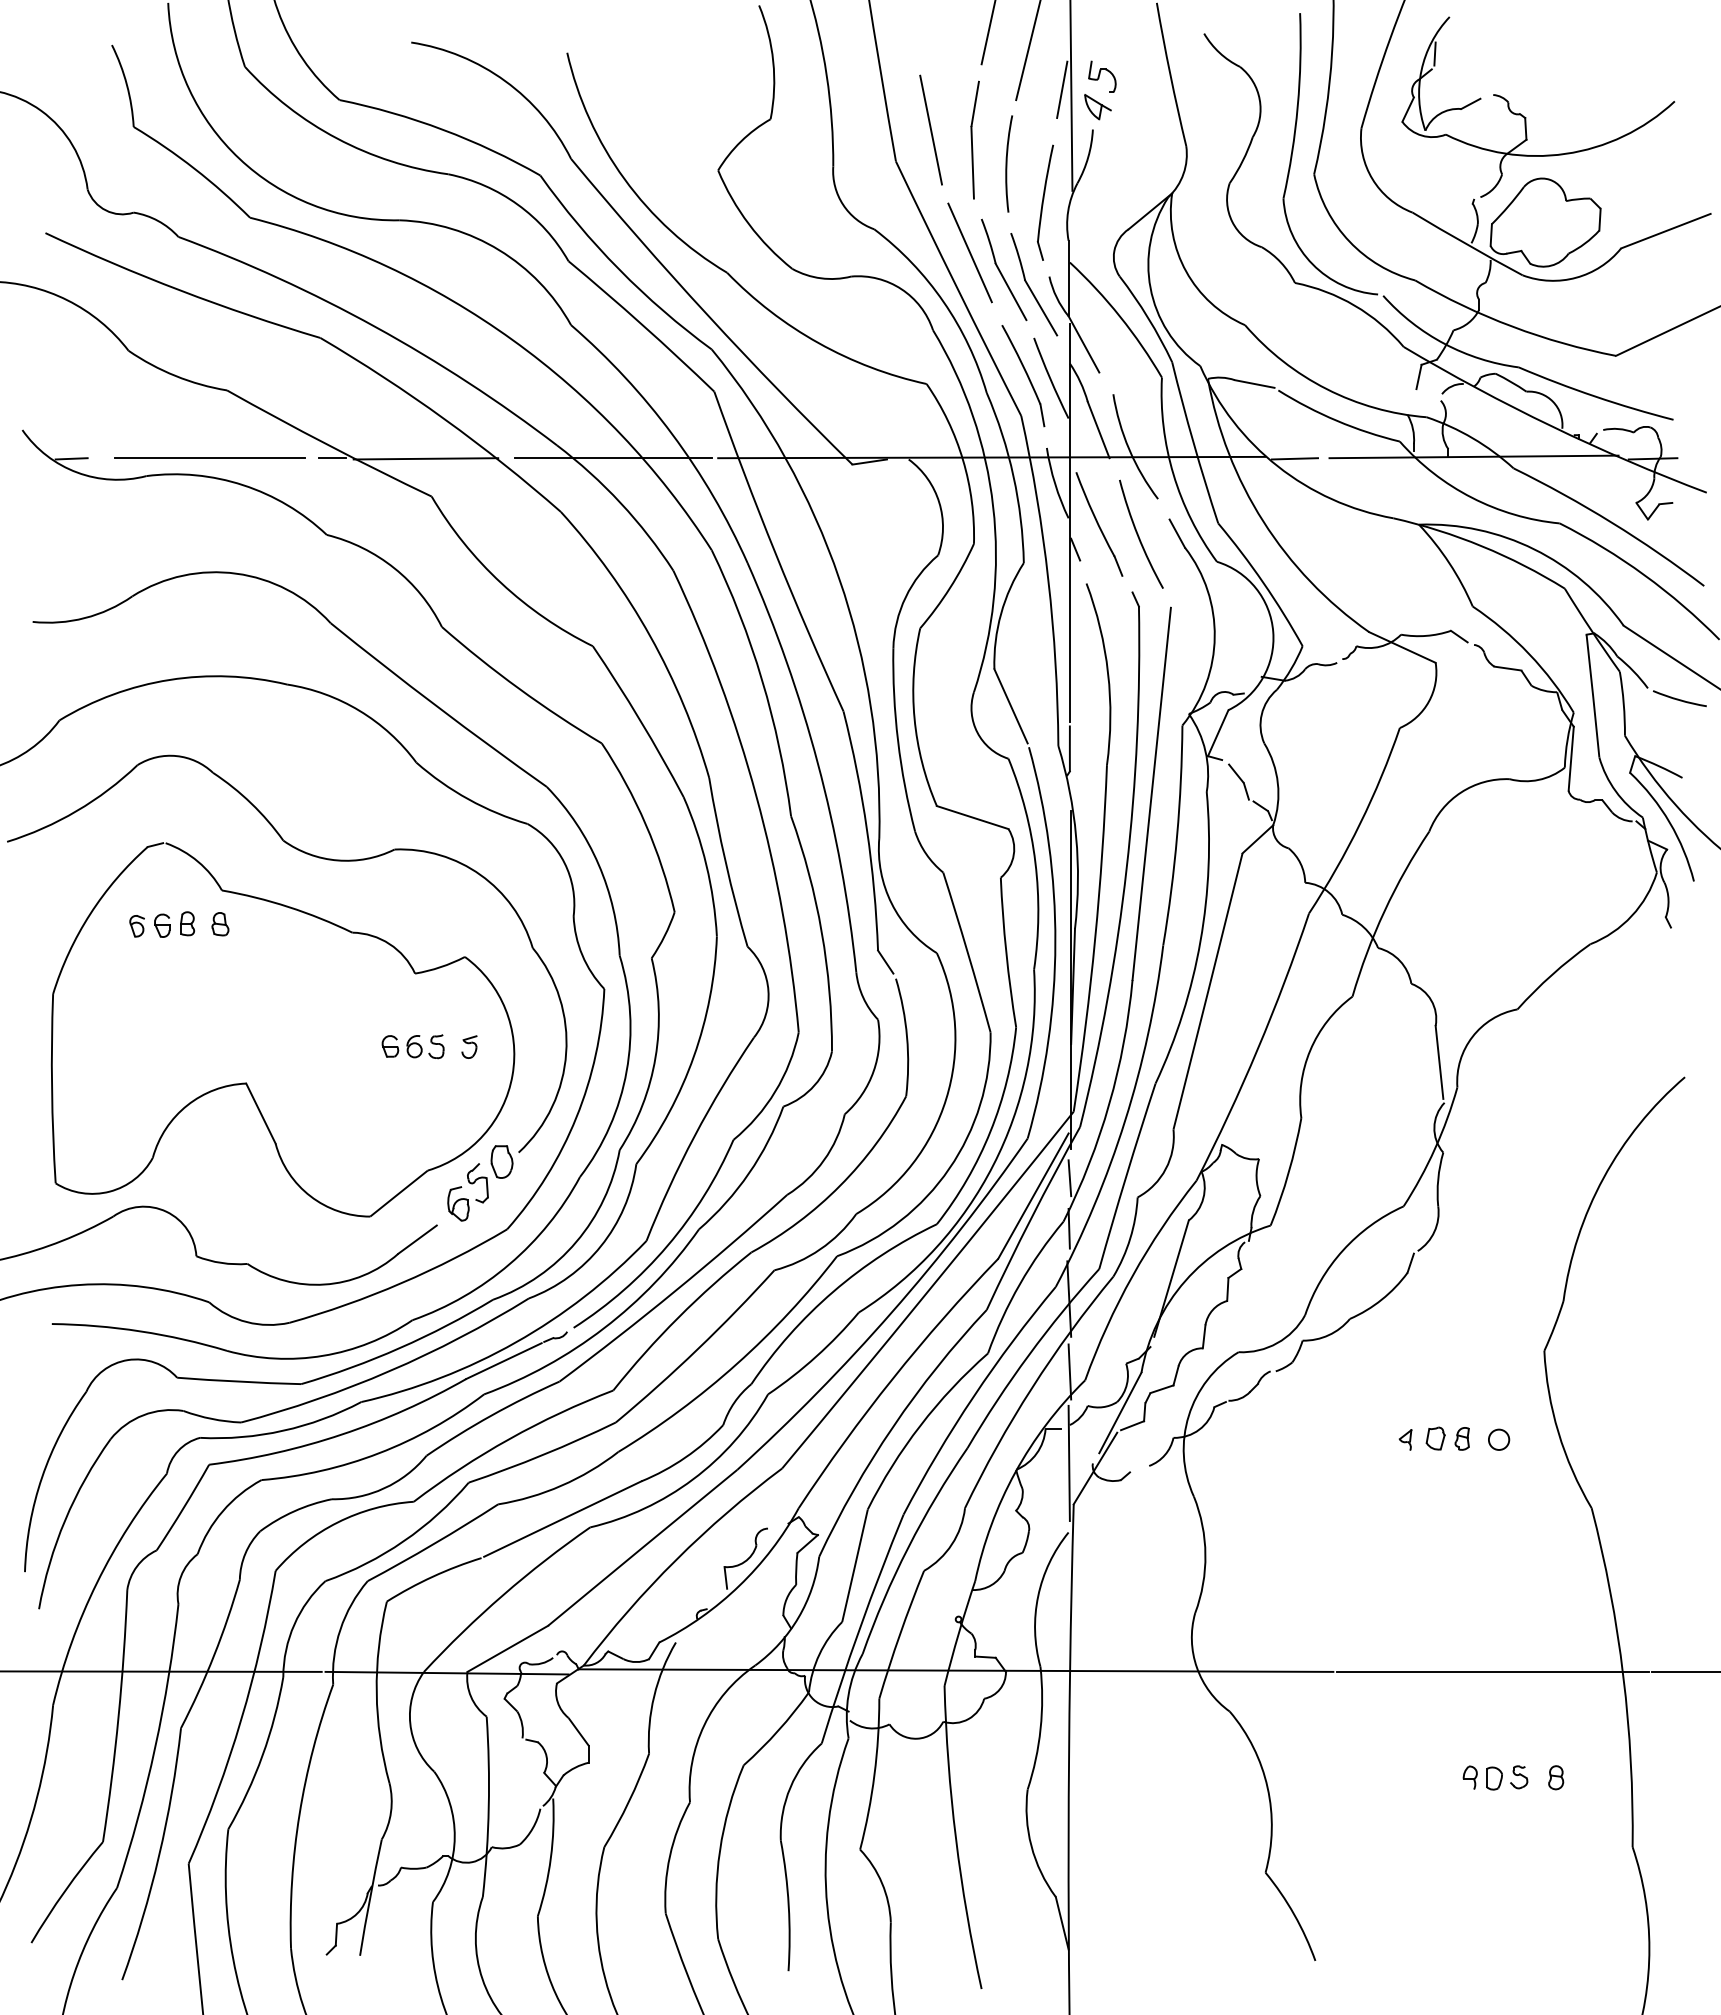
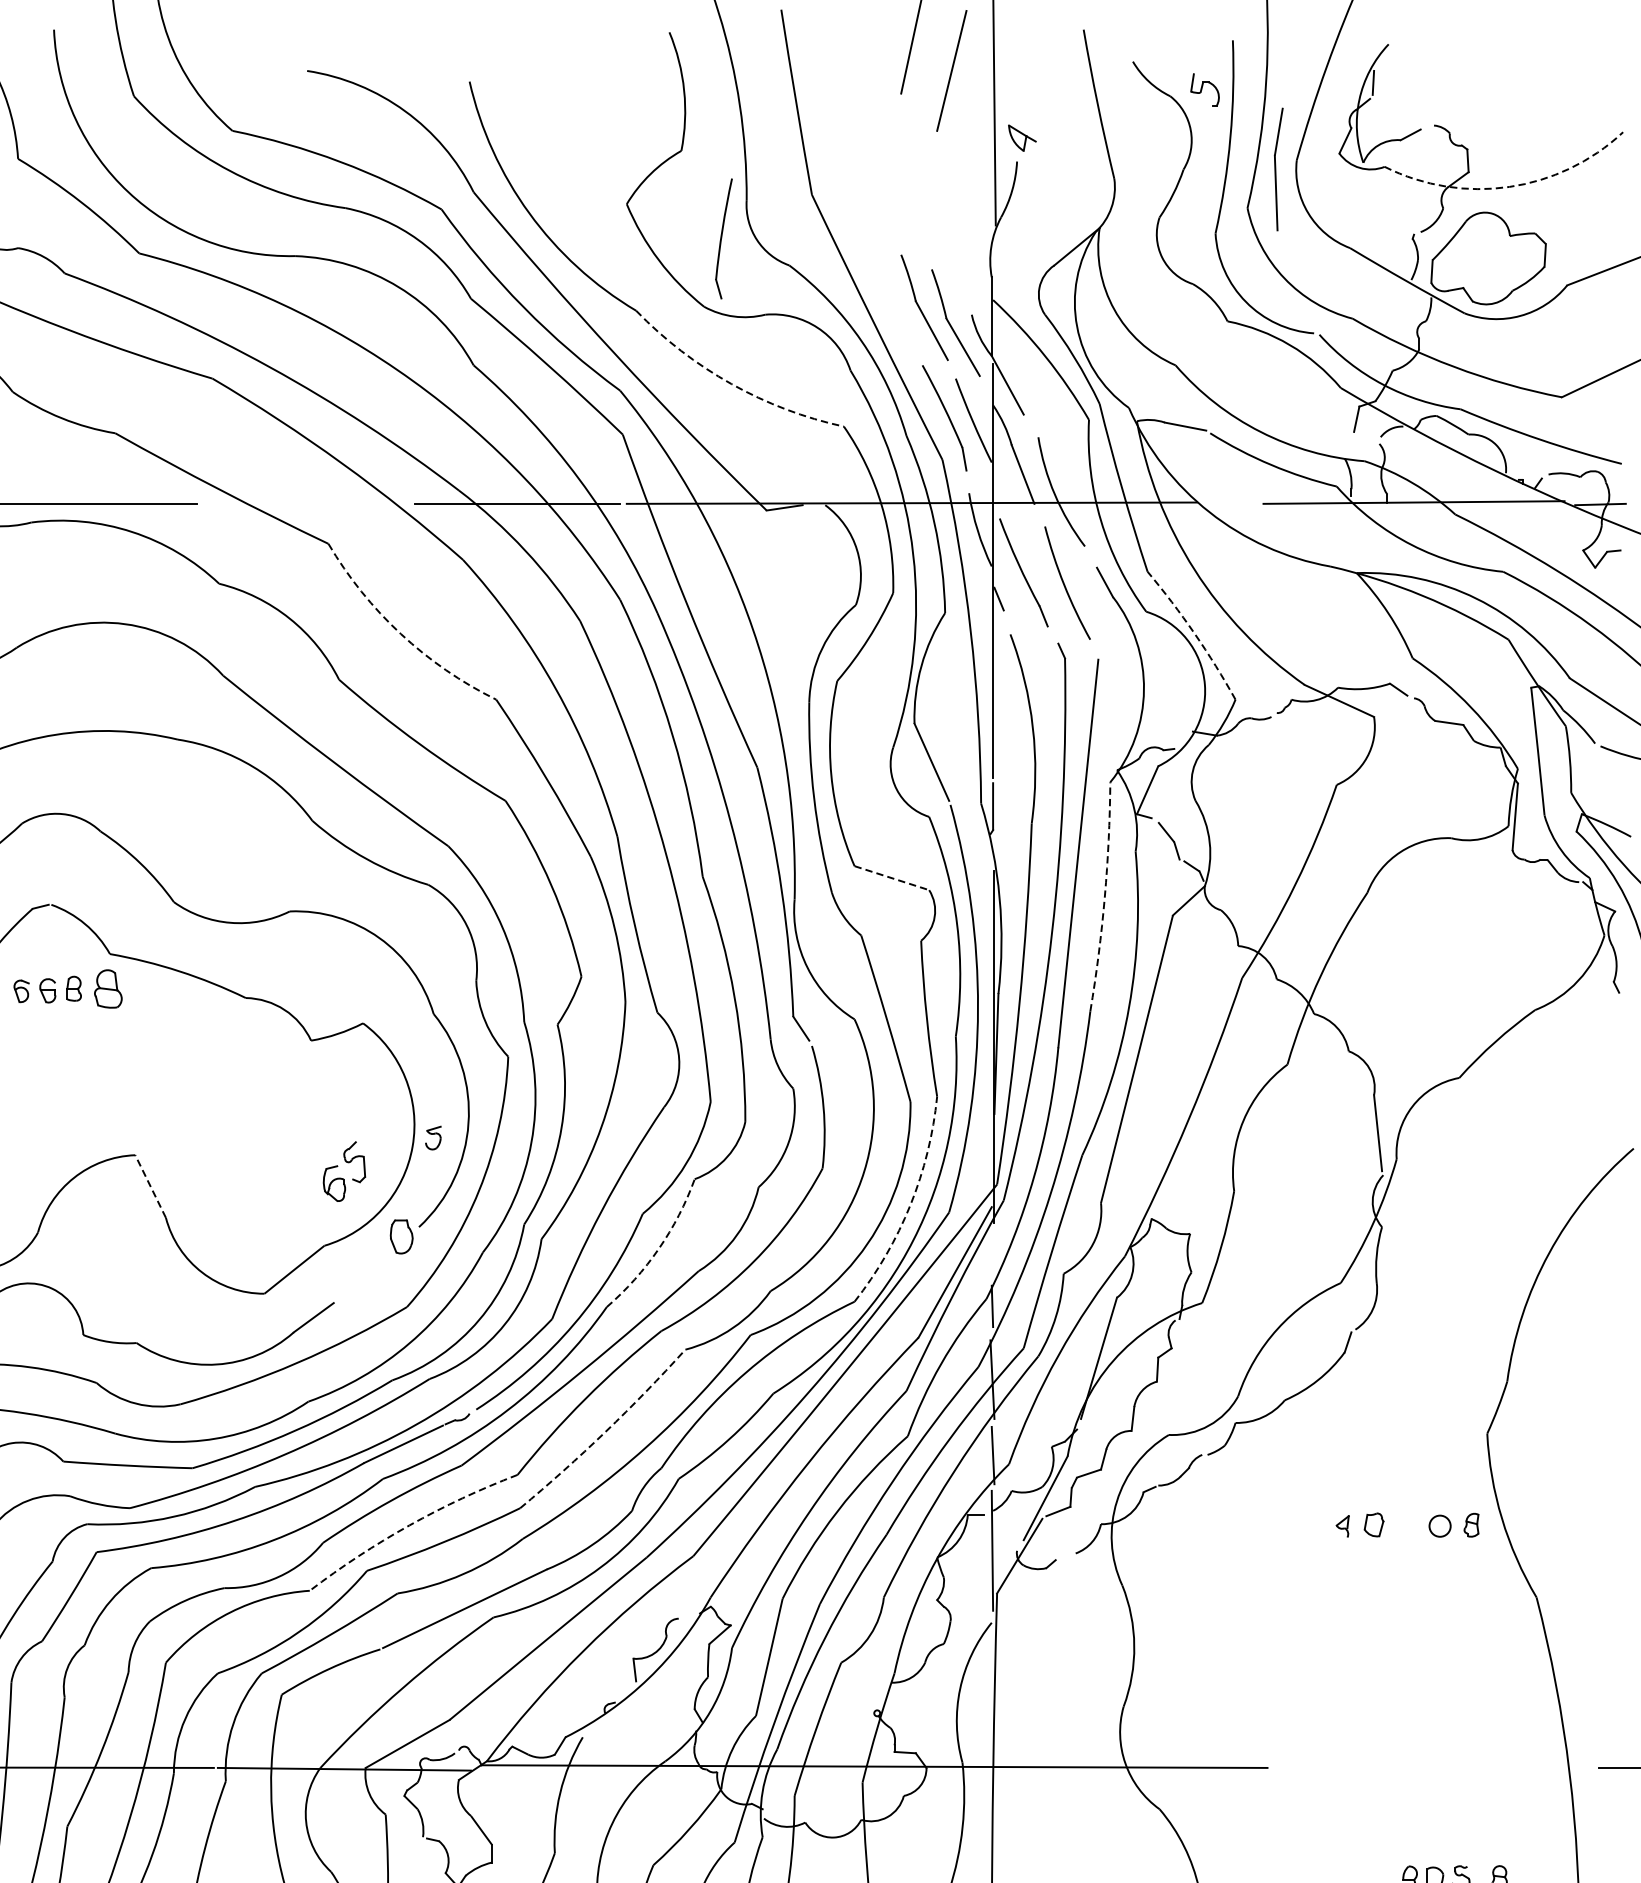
part: (1102, 76) -> (1205, 89), moved
line: (1062, 89) -> (985, 119), removed
line: (930, 129) -> (847, 161), removed
part: (974, 139) -> (1278, 168), moved
arc: (1565, 153) -> (1509, 186), solid -> dashed
arc: (1007, 163) -> (928, 196), removed
part: (1044, 202) -> (722, 238), moved
line: (969, 252) -> (888, 289), removed
arc: (818, 343) -> (731, 384), solid -> dashed
line: (332, 458) -> (225, 504), removed
line: (425, 458) -> (321, 504), removed
line: (1294, 458) -> (1227, 504), removed
arc: (1263, 582) -> (1194, 633), solid -> dashed
arc: (501, 583) -> (401, 634), solid -> dashed
line: (972, 817) -> (891, 878), solid -> dashed
arc: (1177, 835) -> (1105, 896), solid -> dashed
part: (220, 924) -> (108, 989), size x1.6
part: (412, 1046) -> (308, 1116), removed
part: (469, 1046) -> (433, 1137), moved
line: (260, 1113) -> (150, 1186), solid -> dashed
arc: (990, 1131) -> (910, 1205), solid -> dashed
arc: (749, 1173) -> (659, 1248), solid -> dashed
line: (1069, 1178) -> (992, 1254), removed
part: (466, 1198) -> (342, 1178), moved
arc: (697, 1349) -> (605, 1432), solid -> dashed
part: (1461, 1438) -> (1470, 1524), moved
arc: (509, 1439) -> (409, 1525), solid -> dashed
line: (1493, 1671) -> (1434, 1767), removed

